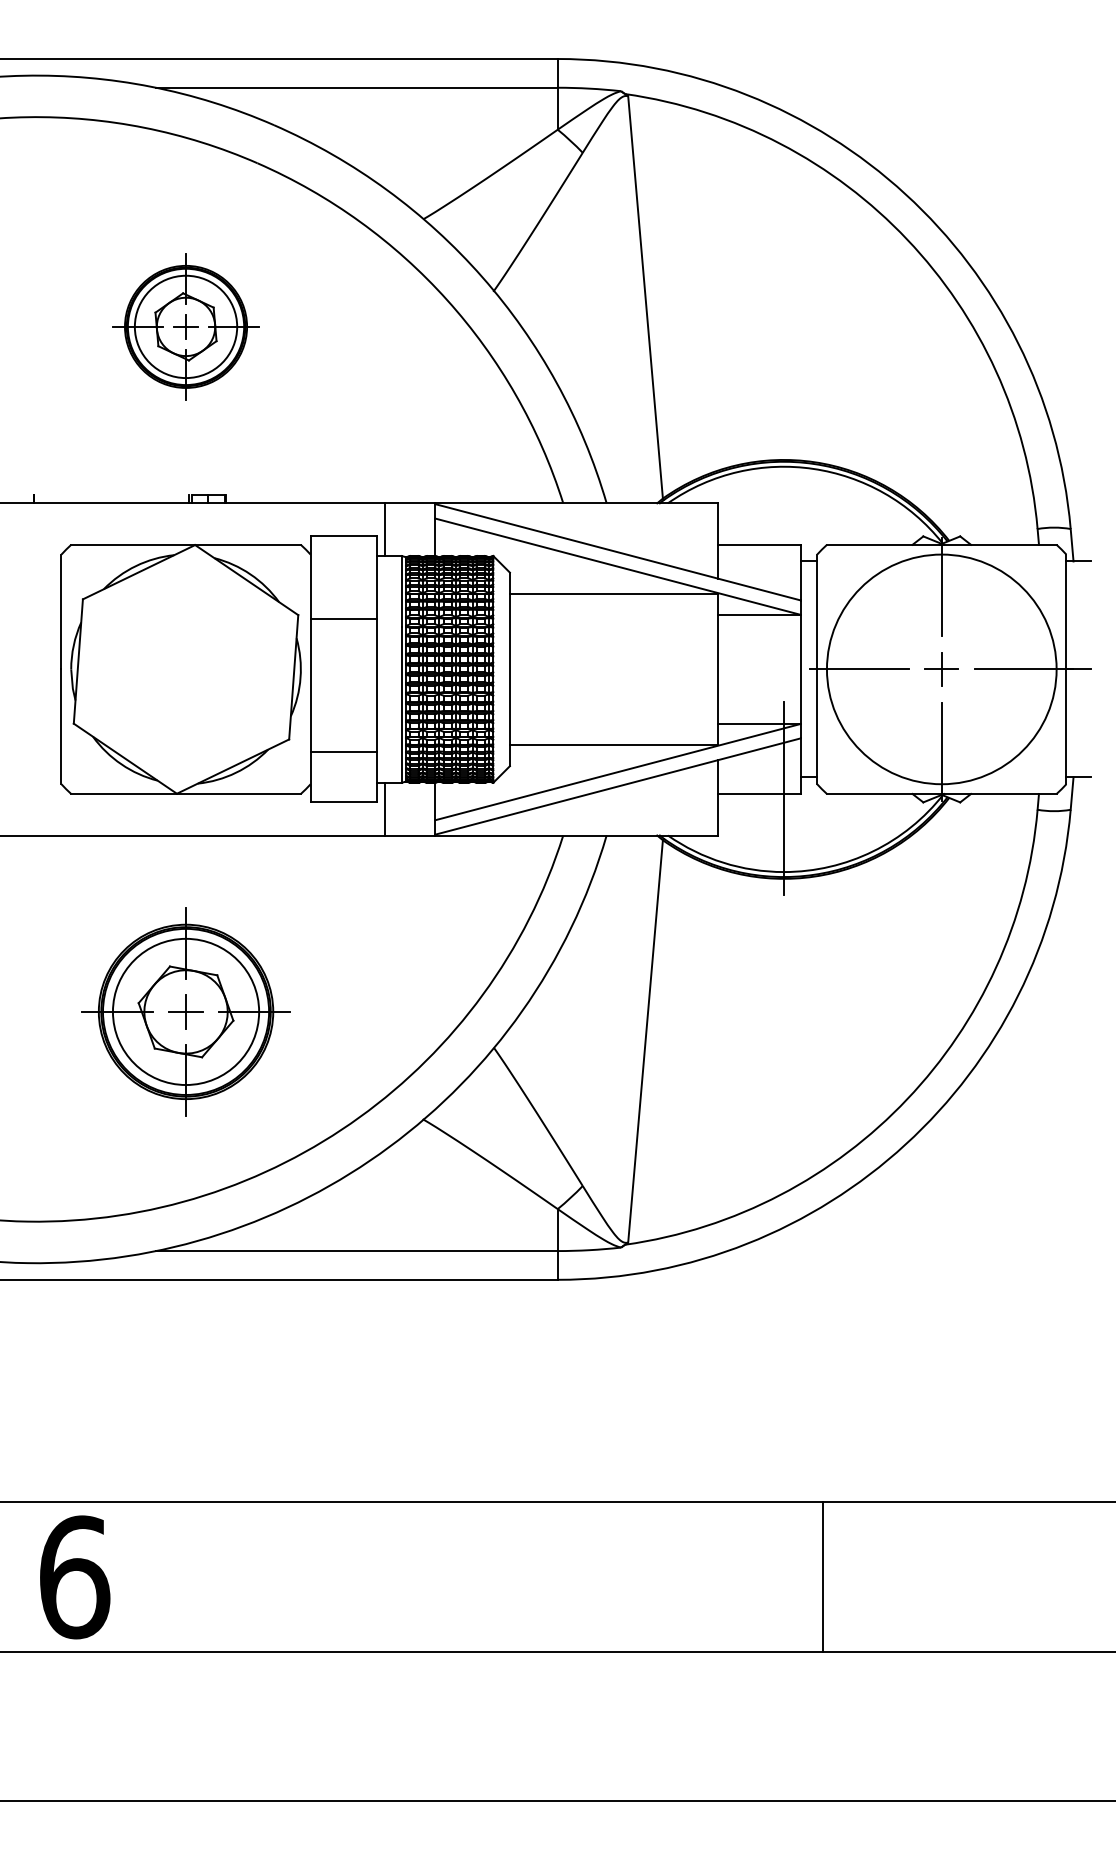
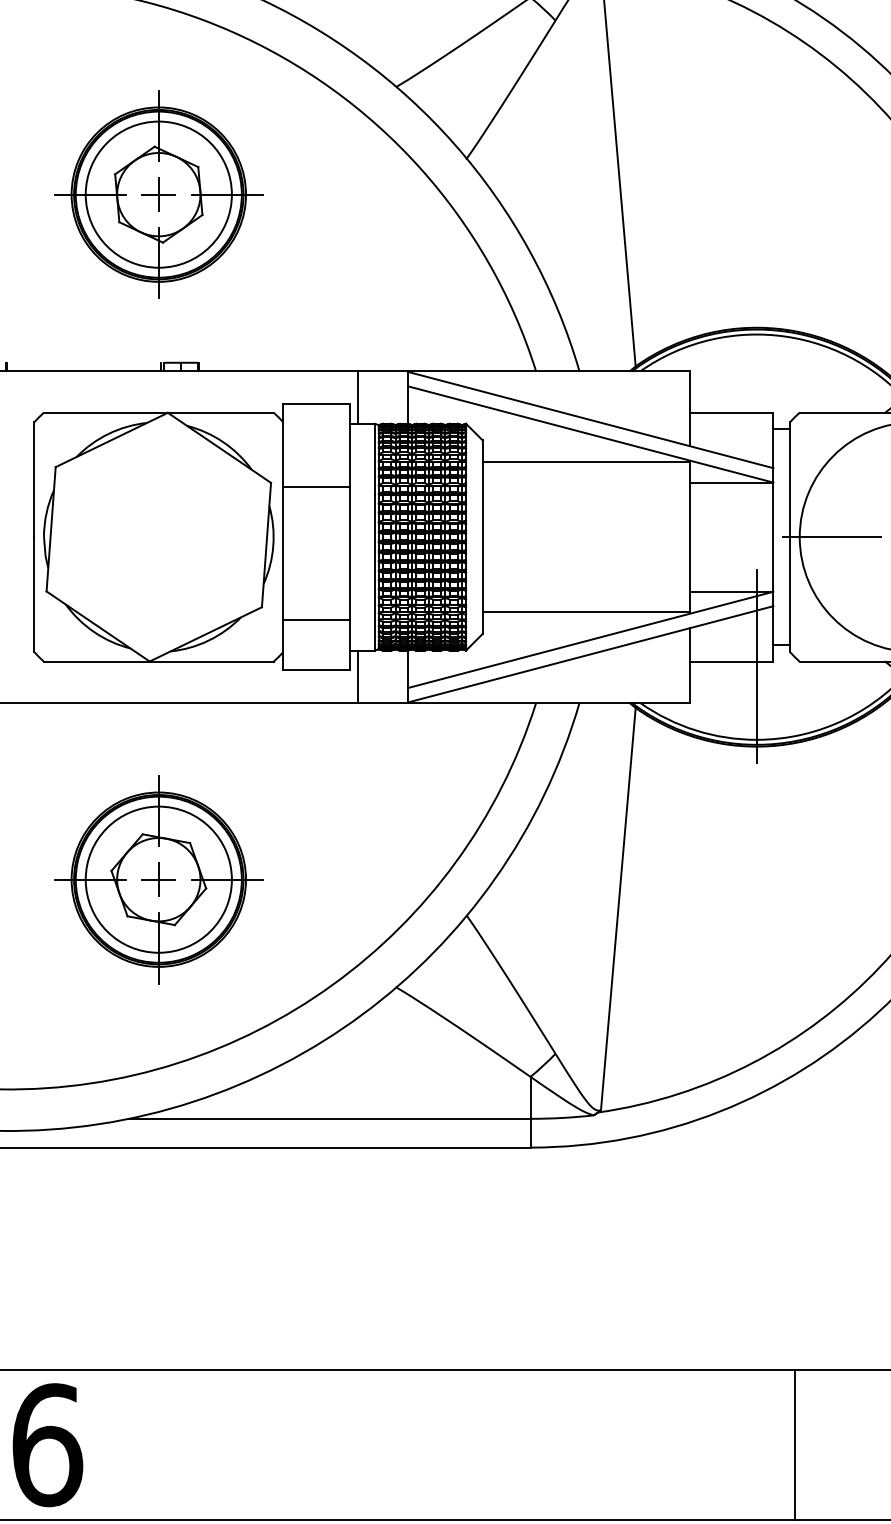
part: (185, 326) -> (158, 194), size x1.43

